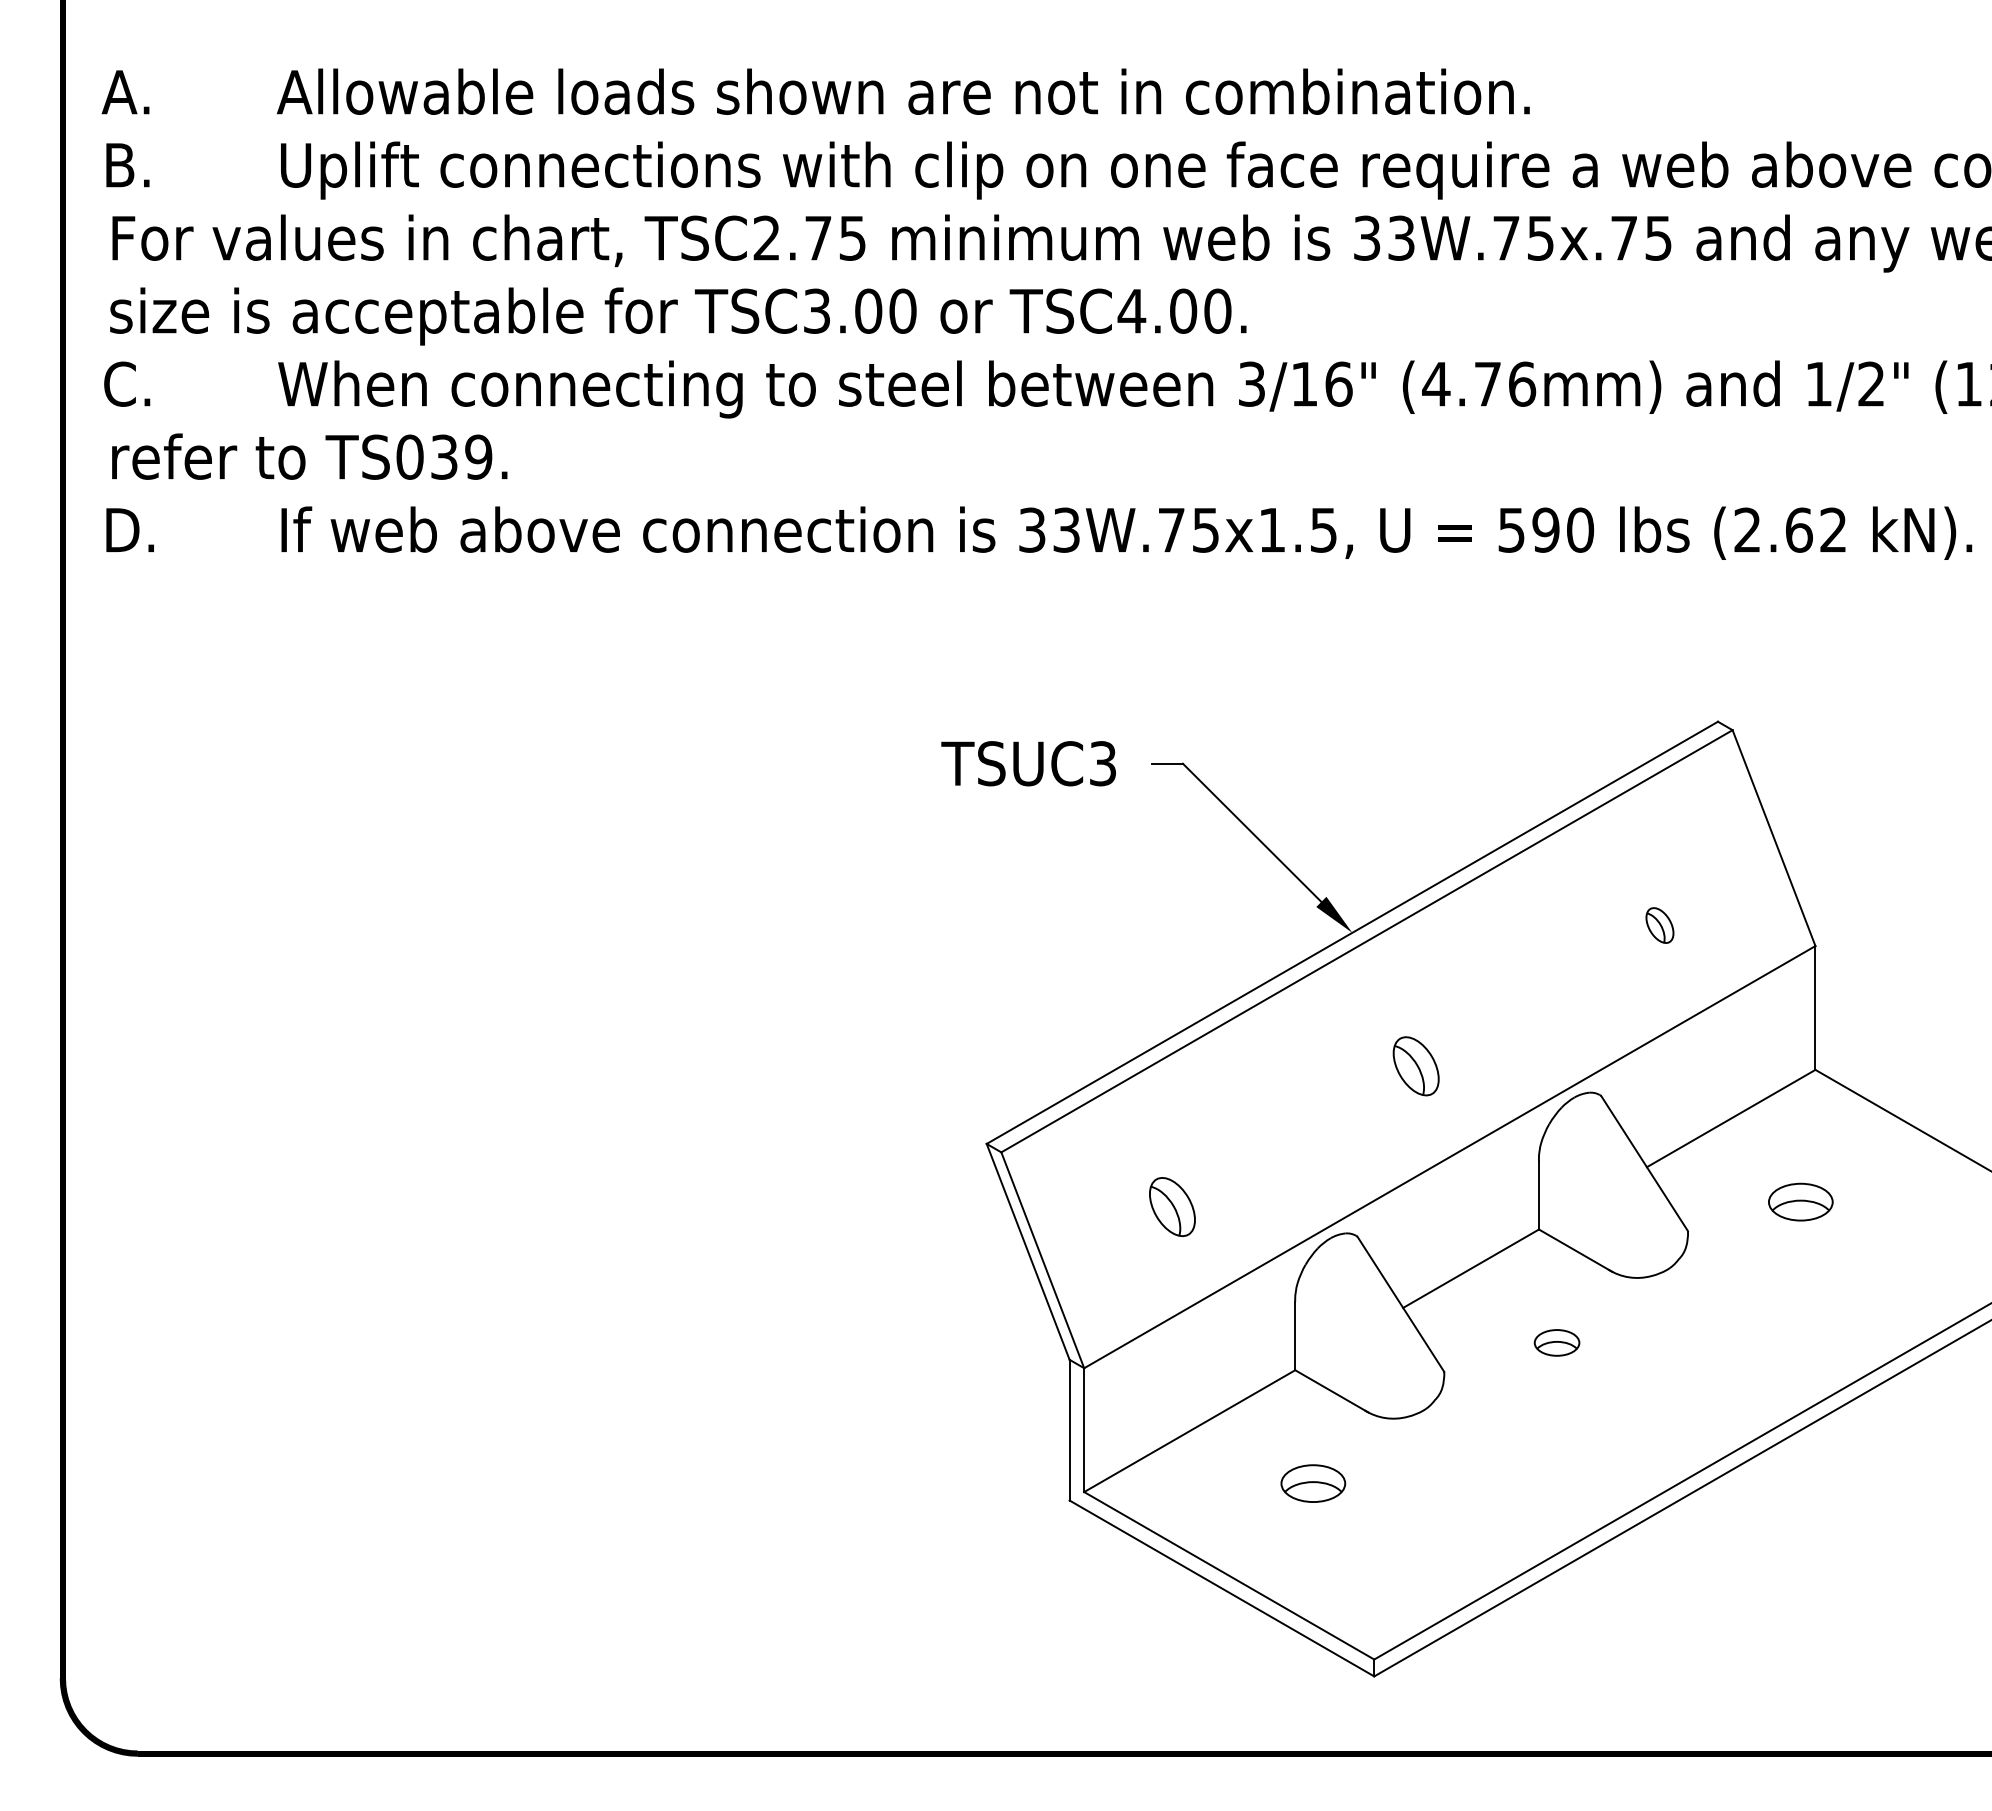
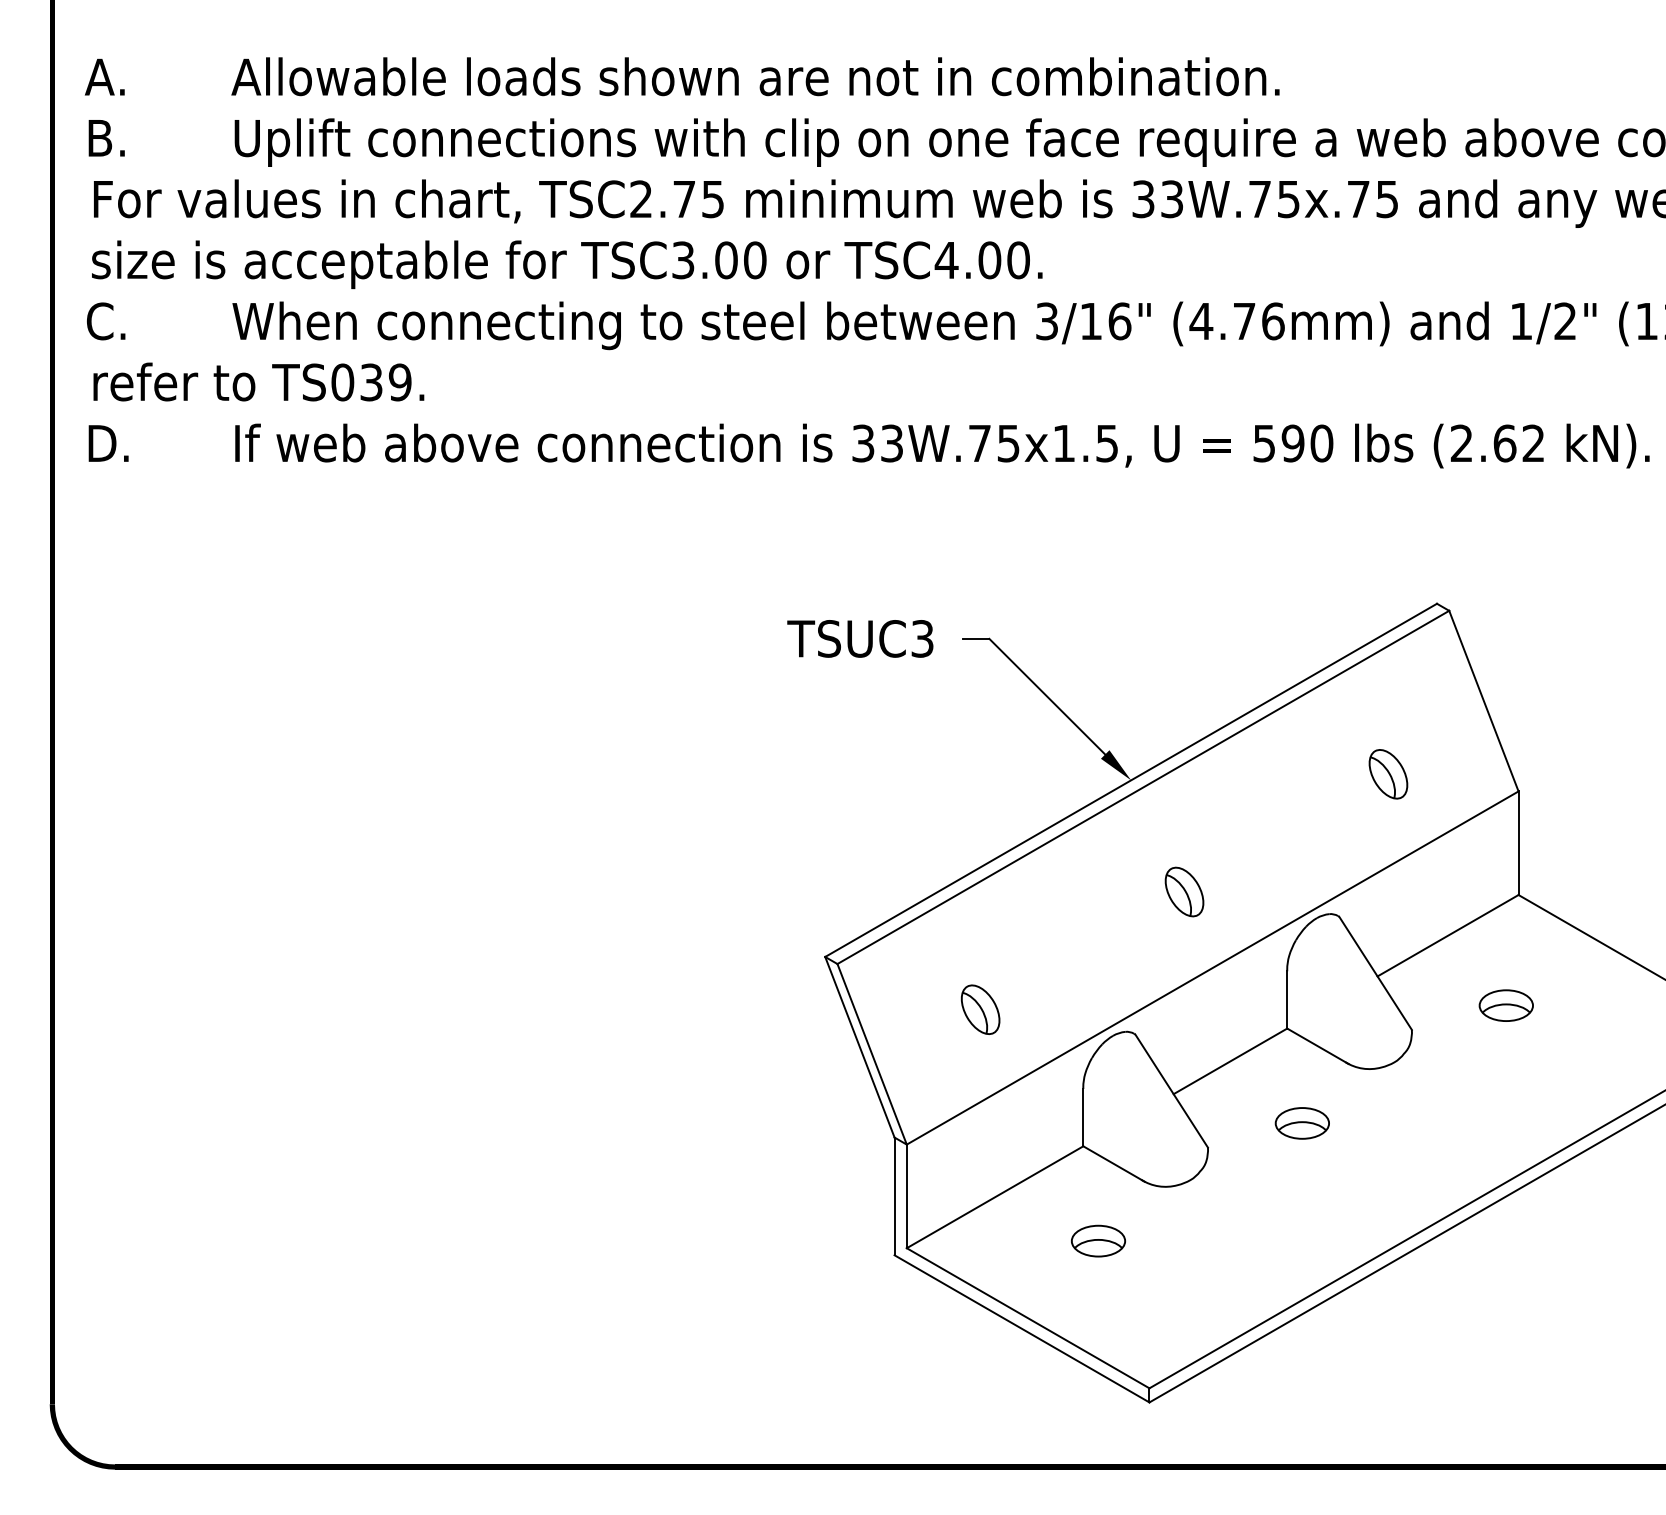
part: (1659, 925) -> (1388, 774), size x1.67
part: (1556, 1342) -> (1301, 1123), size x1.43

